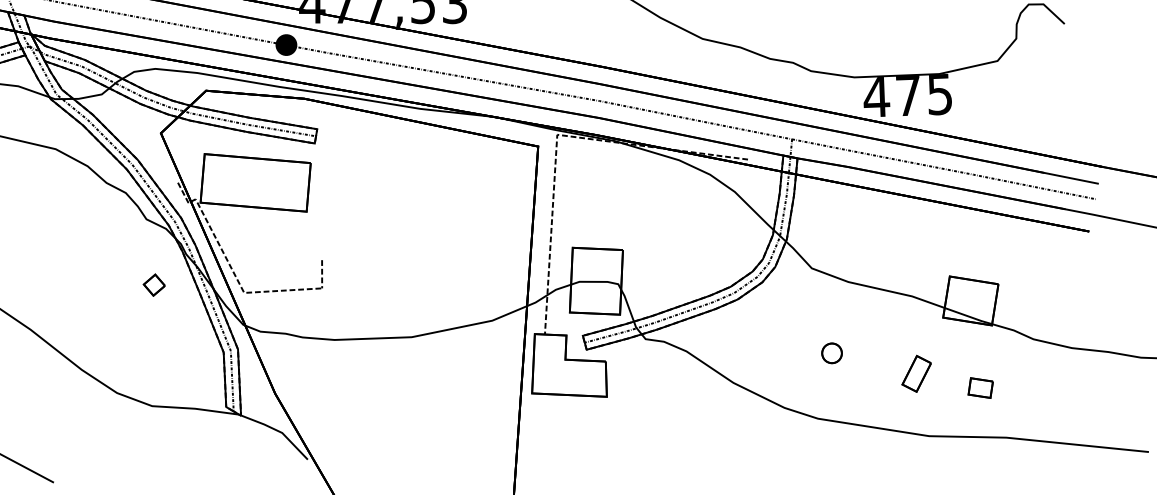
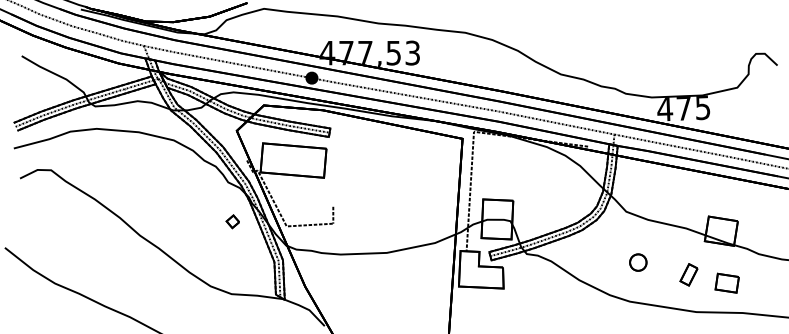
part: (832, 353) -> (638, 262), size x1.4
part: (981, 388) -> (727, 283), size x1.6

